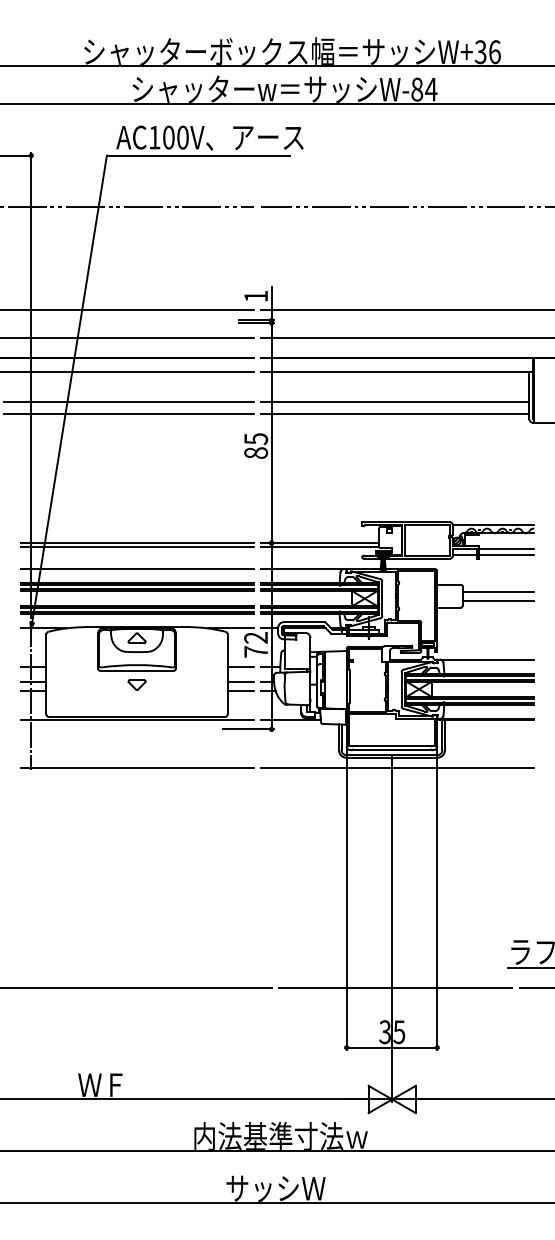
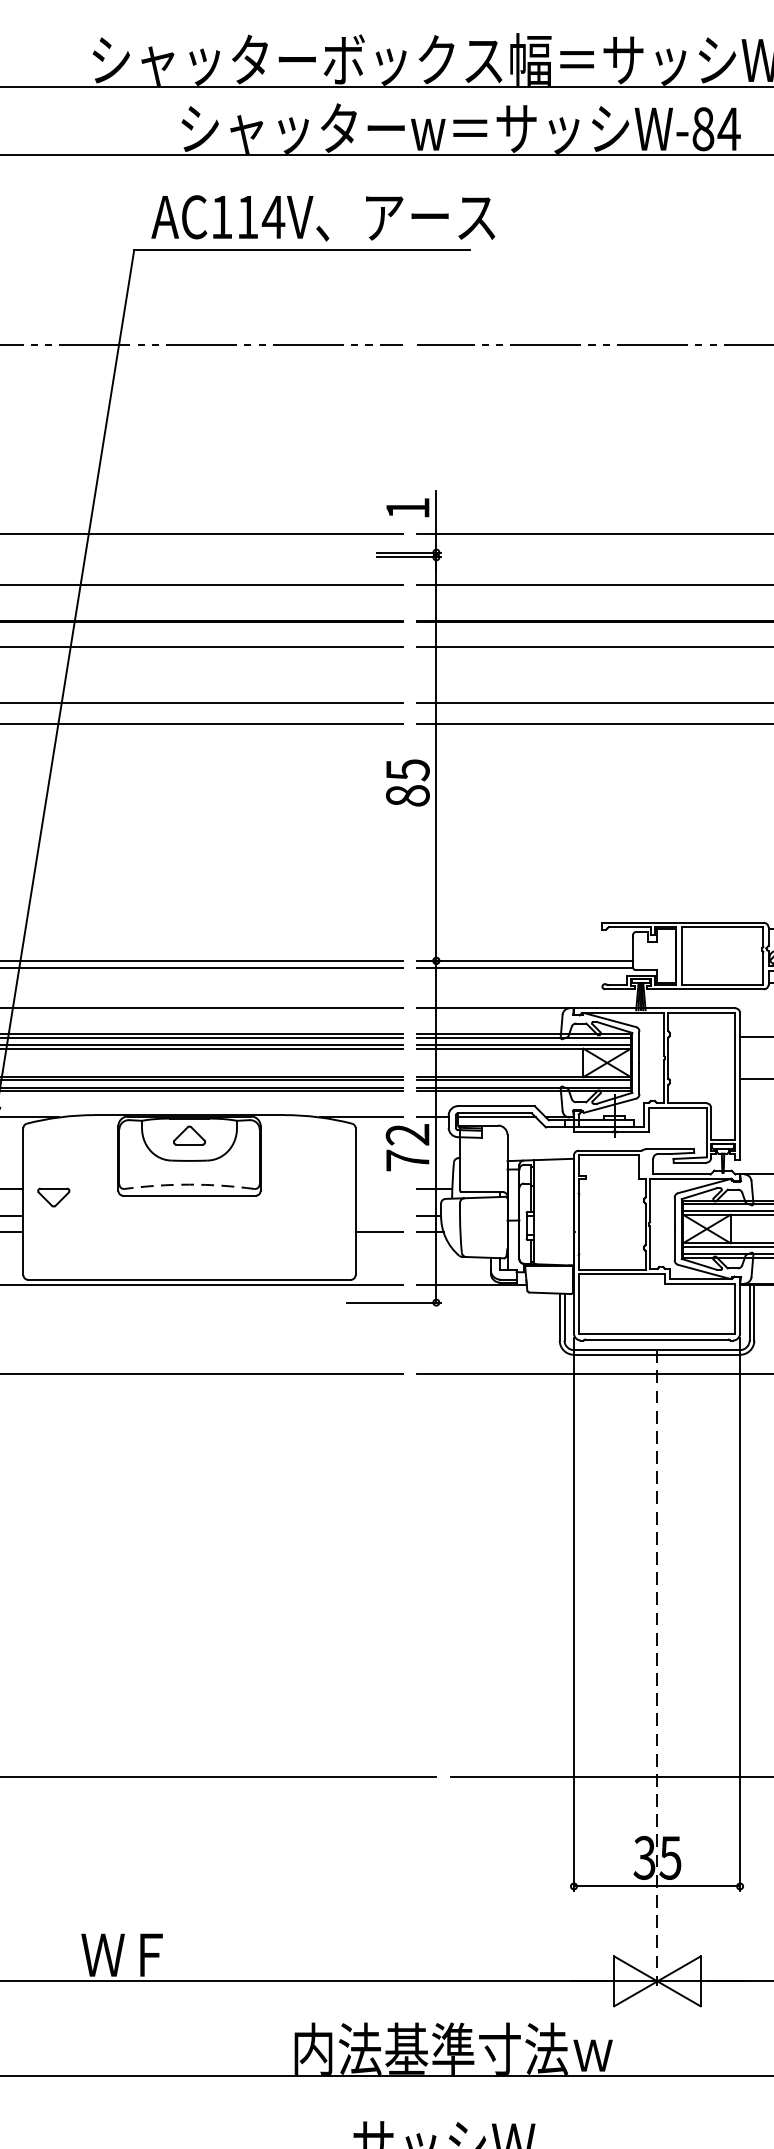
text: (176, 137) -> (261, 217), AC100V -> AC114V
arc: (137, 665) -> (190, 1185), solid -> dashed
line: (240, 667) -> (379, 1189), removed
line: (240, 682) -> (379, 1216), removed
part: (136, 684) -> (52, 1196), moved
line: (392, 929) -> (658, 1669), solid -> dashed

